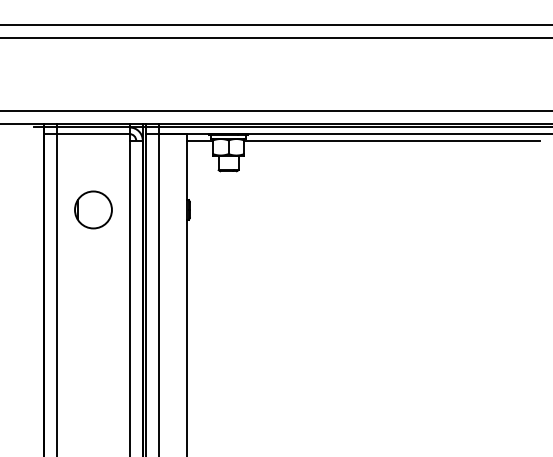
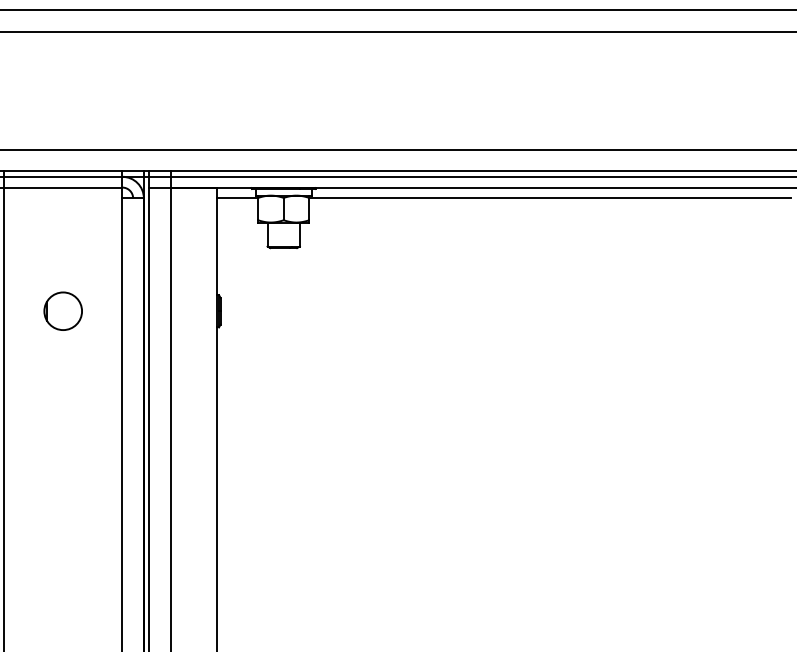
circle: (92, 209) -> (61, 310), size x0.62

